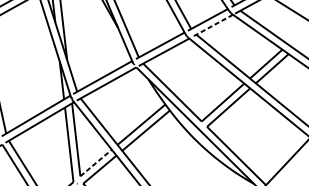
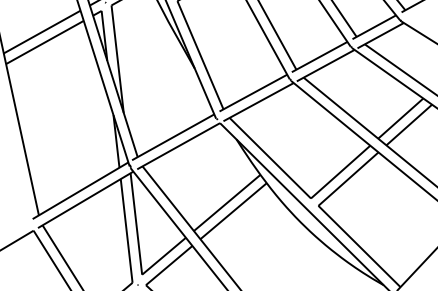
line: (212, 25) -> (325, 65), dashed -> solid
line: (96, 163) -> (164, 256), dashed -> solid

